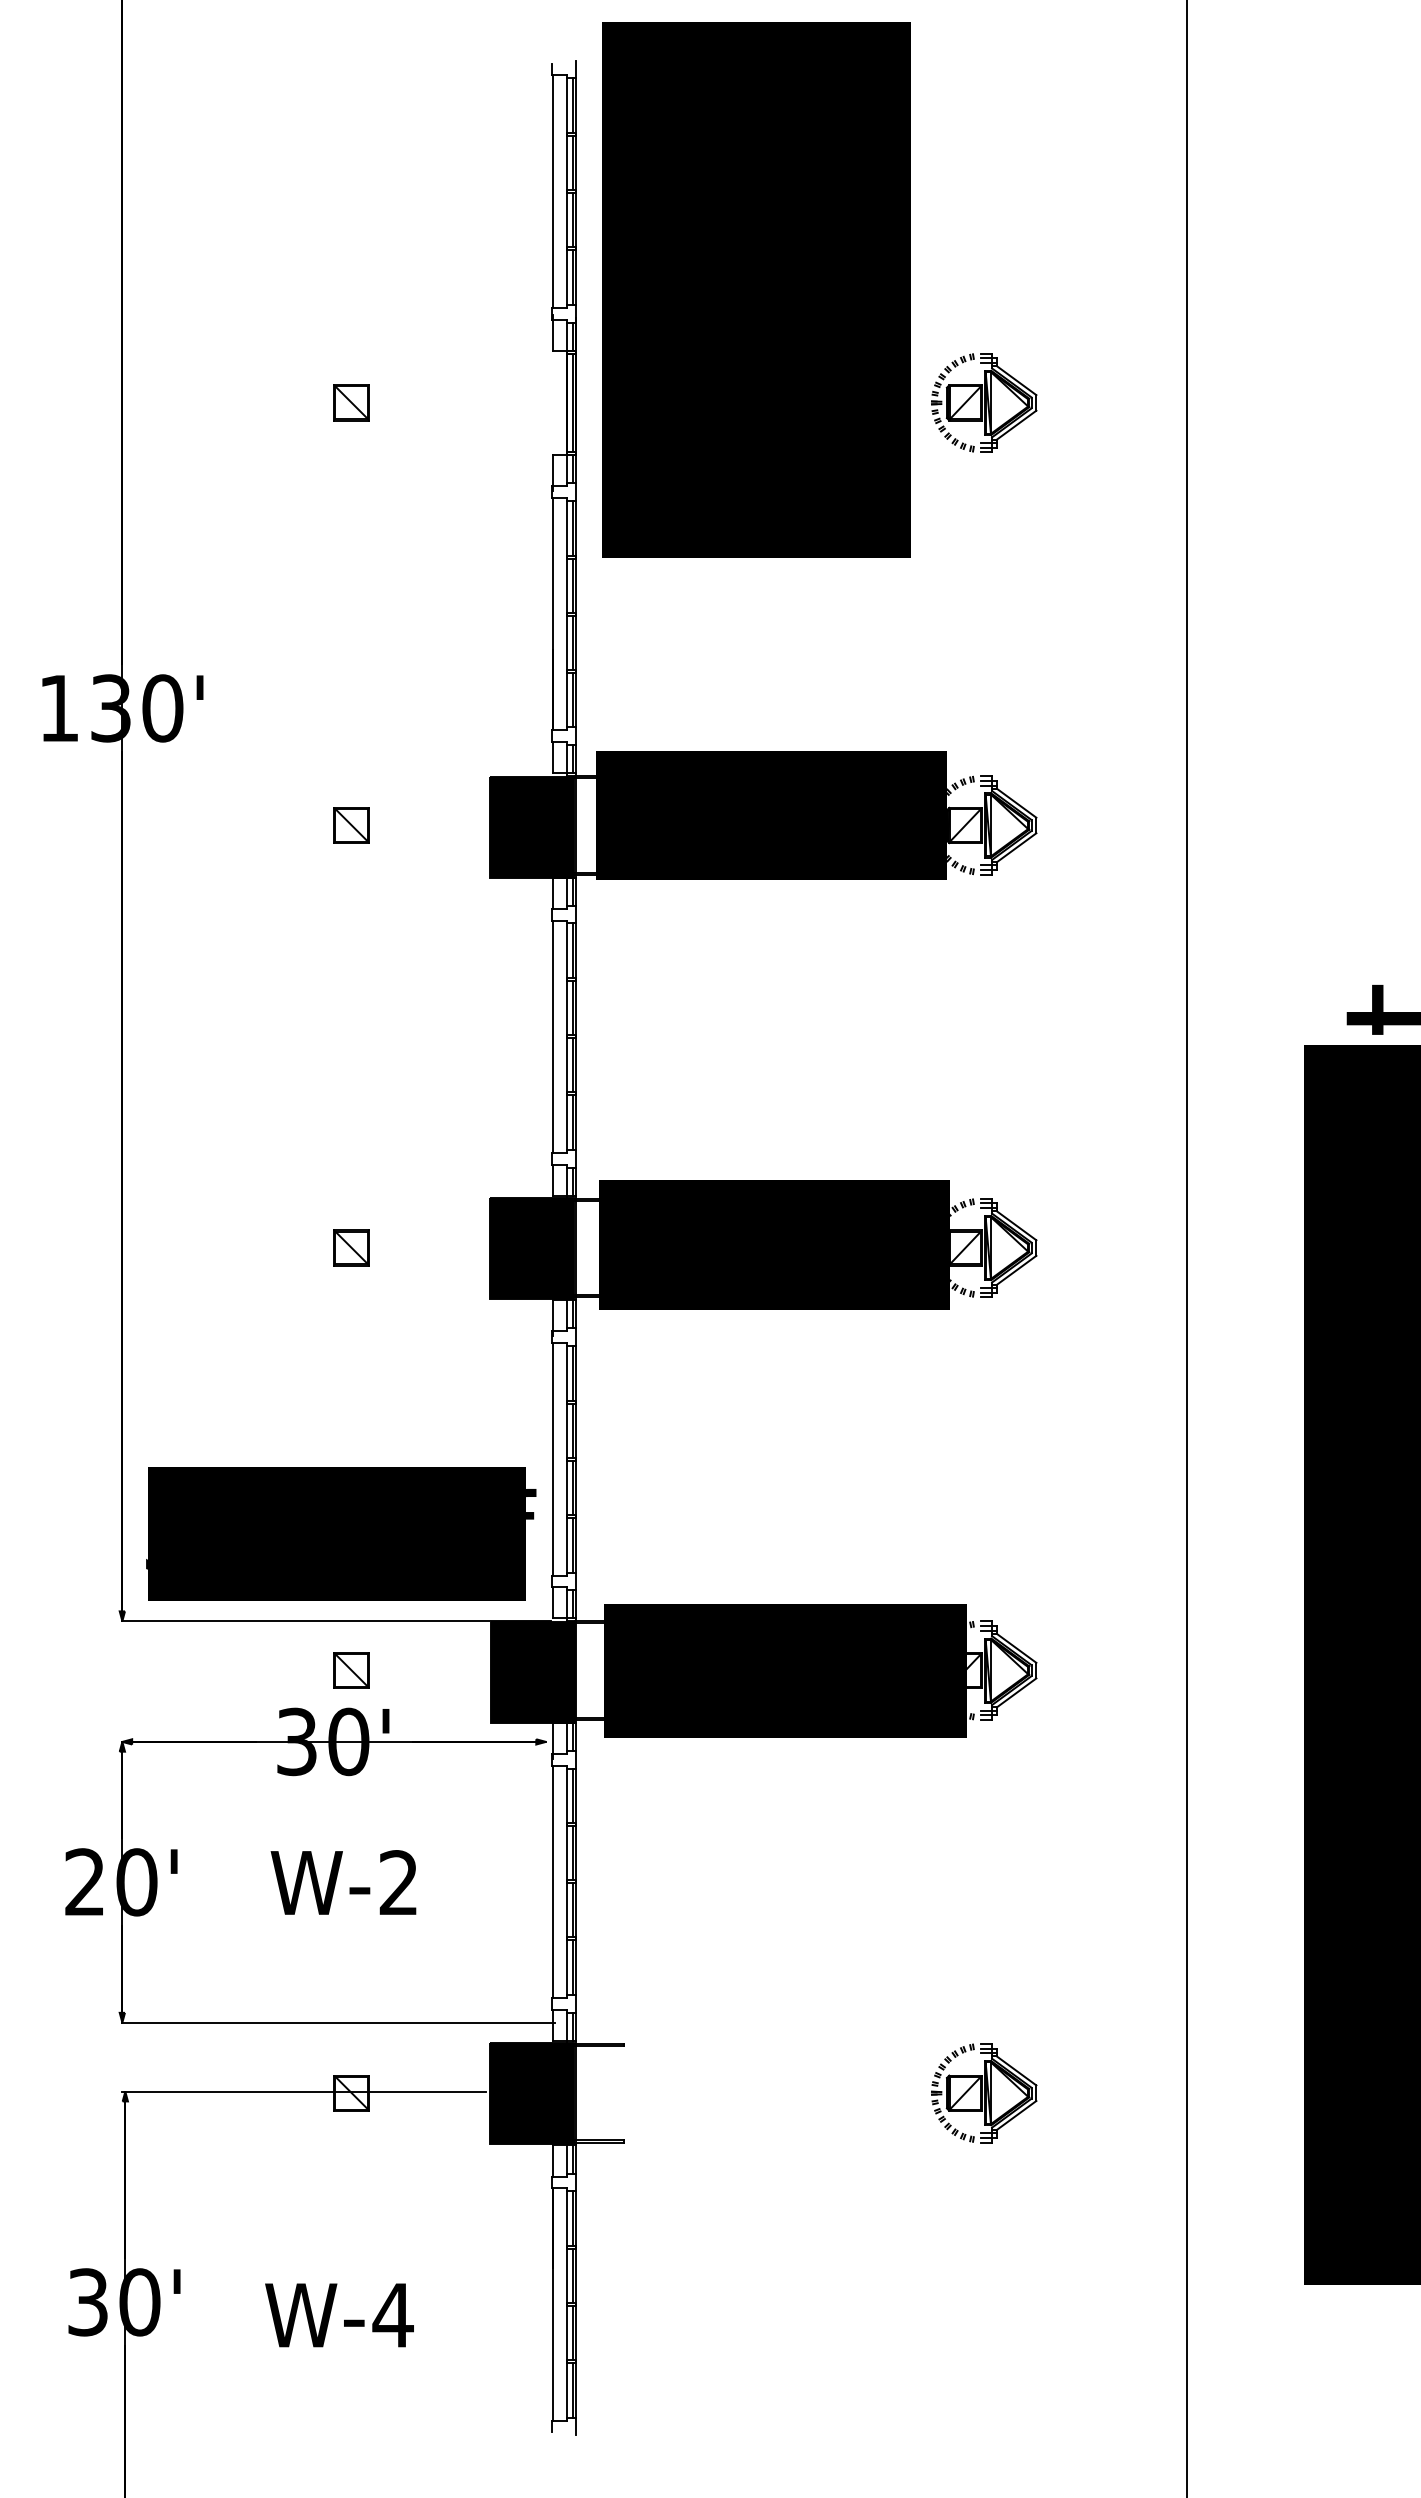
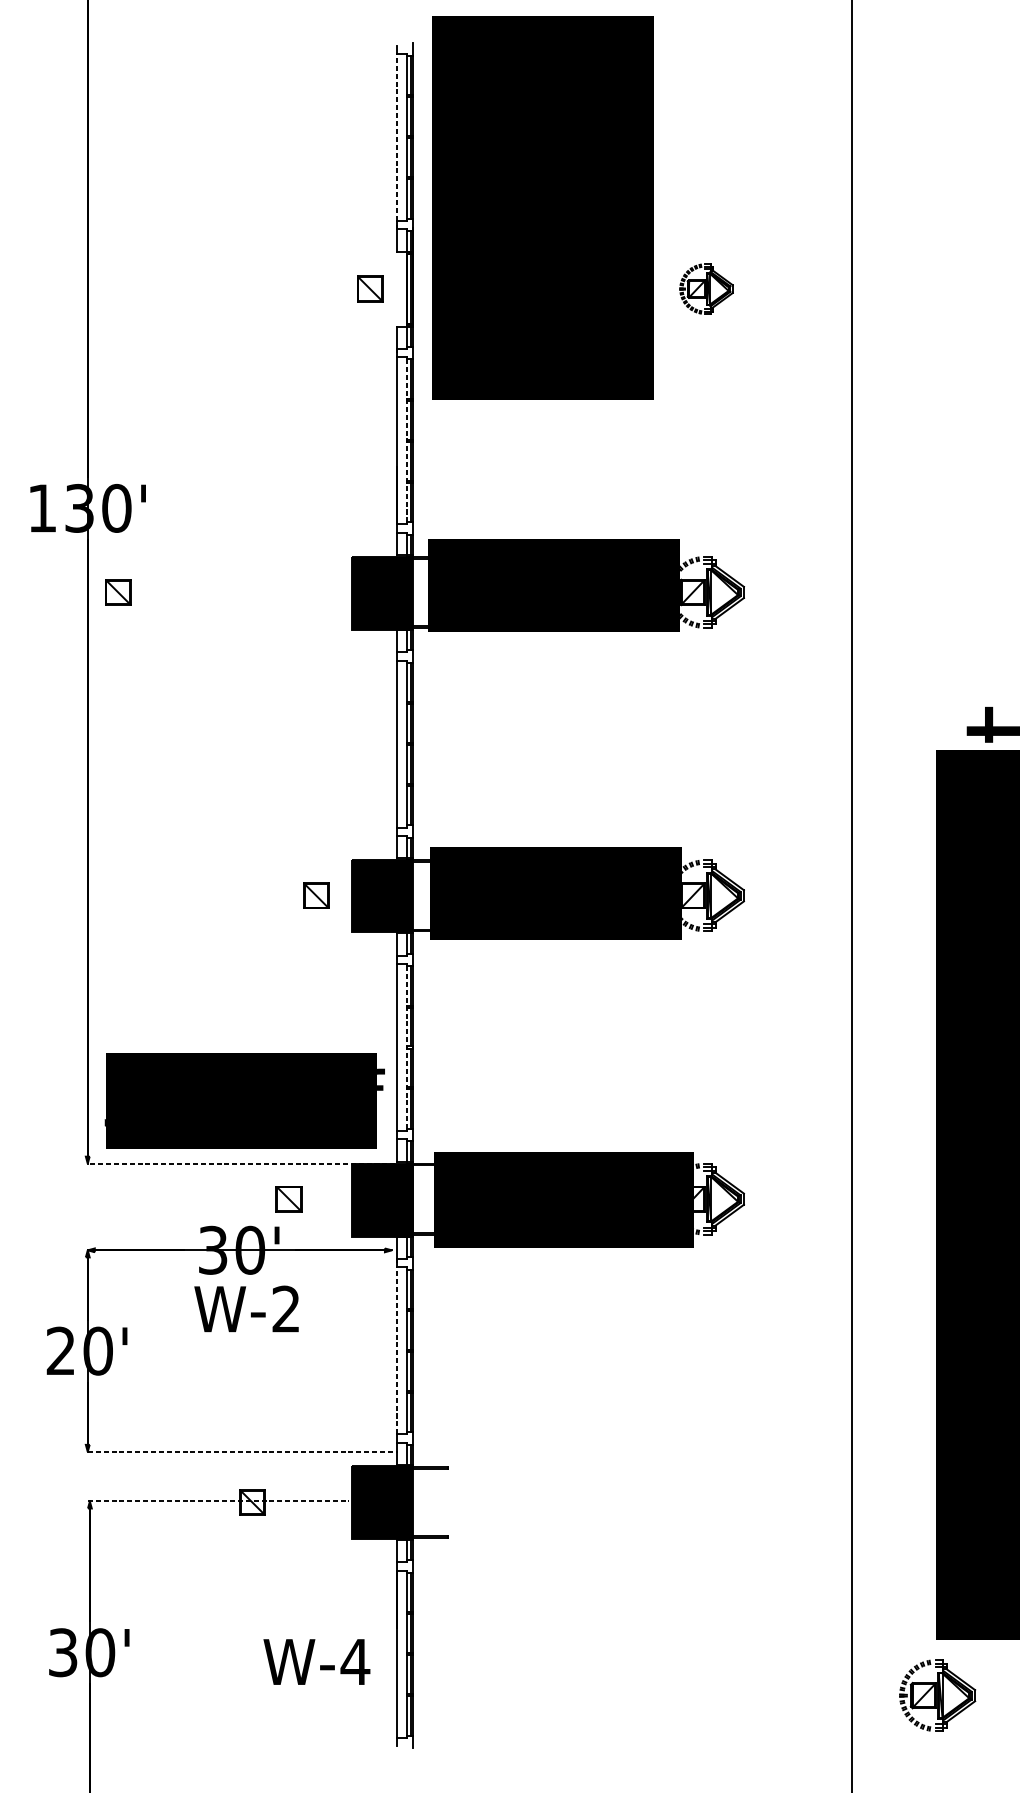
line: (553, 191) -> (397, 137), solid -> dashed
part: (351, 402) -> (370, 288), moved
part: (984, 402) -> (706, 288), size x0.7
line: (567, 614) -> (407, 440), solid -> dashed
part: (351, 825) -> (118, 592), moved
part: (351, 1247) -> (316, 895), moved
line: (567, 1459) -> (407, 1047), solid -> dashed
line: (336, 1621) -> (241, 1163), solid -> dashed
part: (351, 1670) -> (288, 1199), moved
line: (553, 1881) -> (397, 1350), solid -> dashed
text: (343, 1882) -> (246, 1308), moved
line: (339, 2022) -> (243, 1451), solid -> dashed
line: (304, 2091) -> (218, 1501), solid -> dashed
part: (984, 2093) -> (937, 1695), moved
text: (339, 2315) -> (316, 1662), moved

